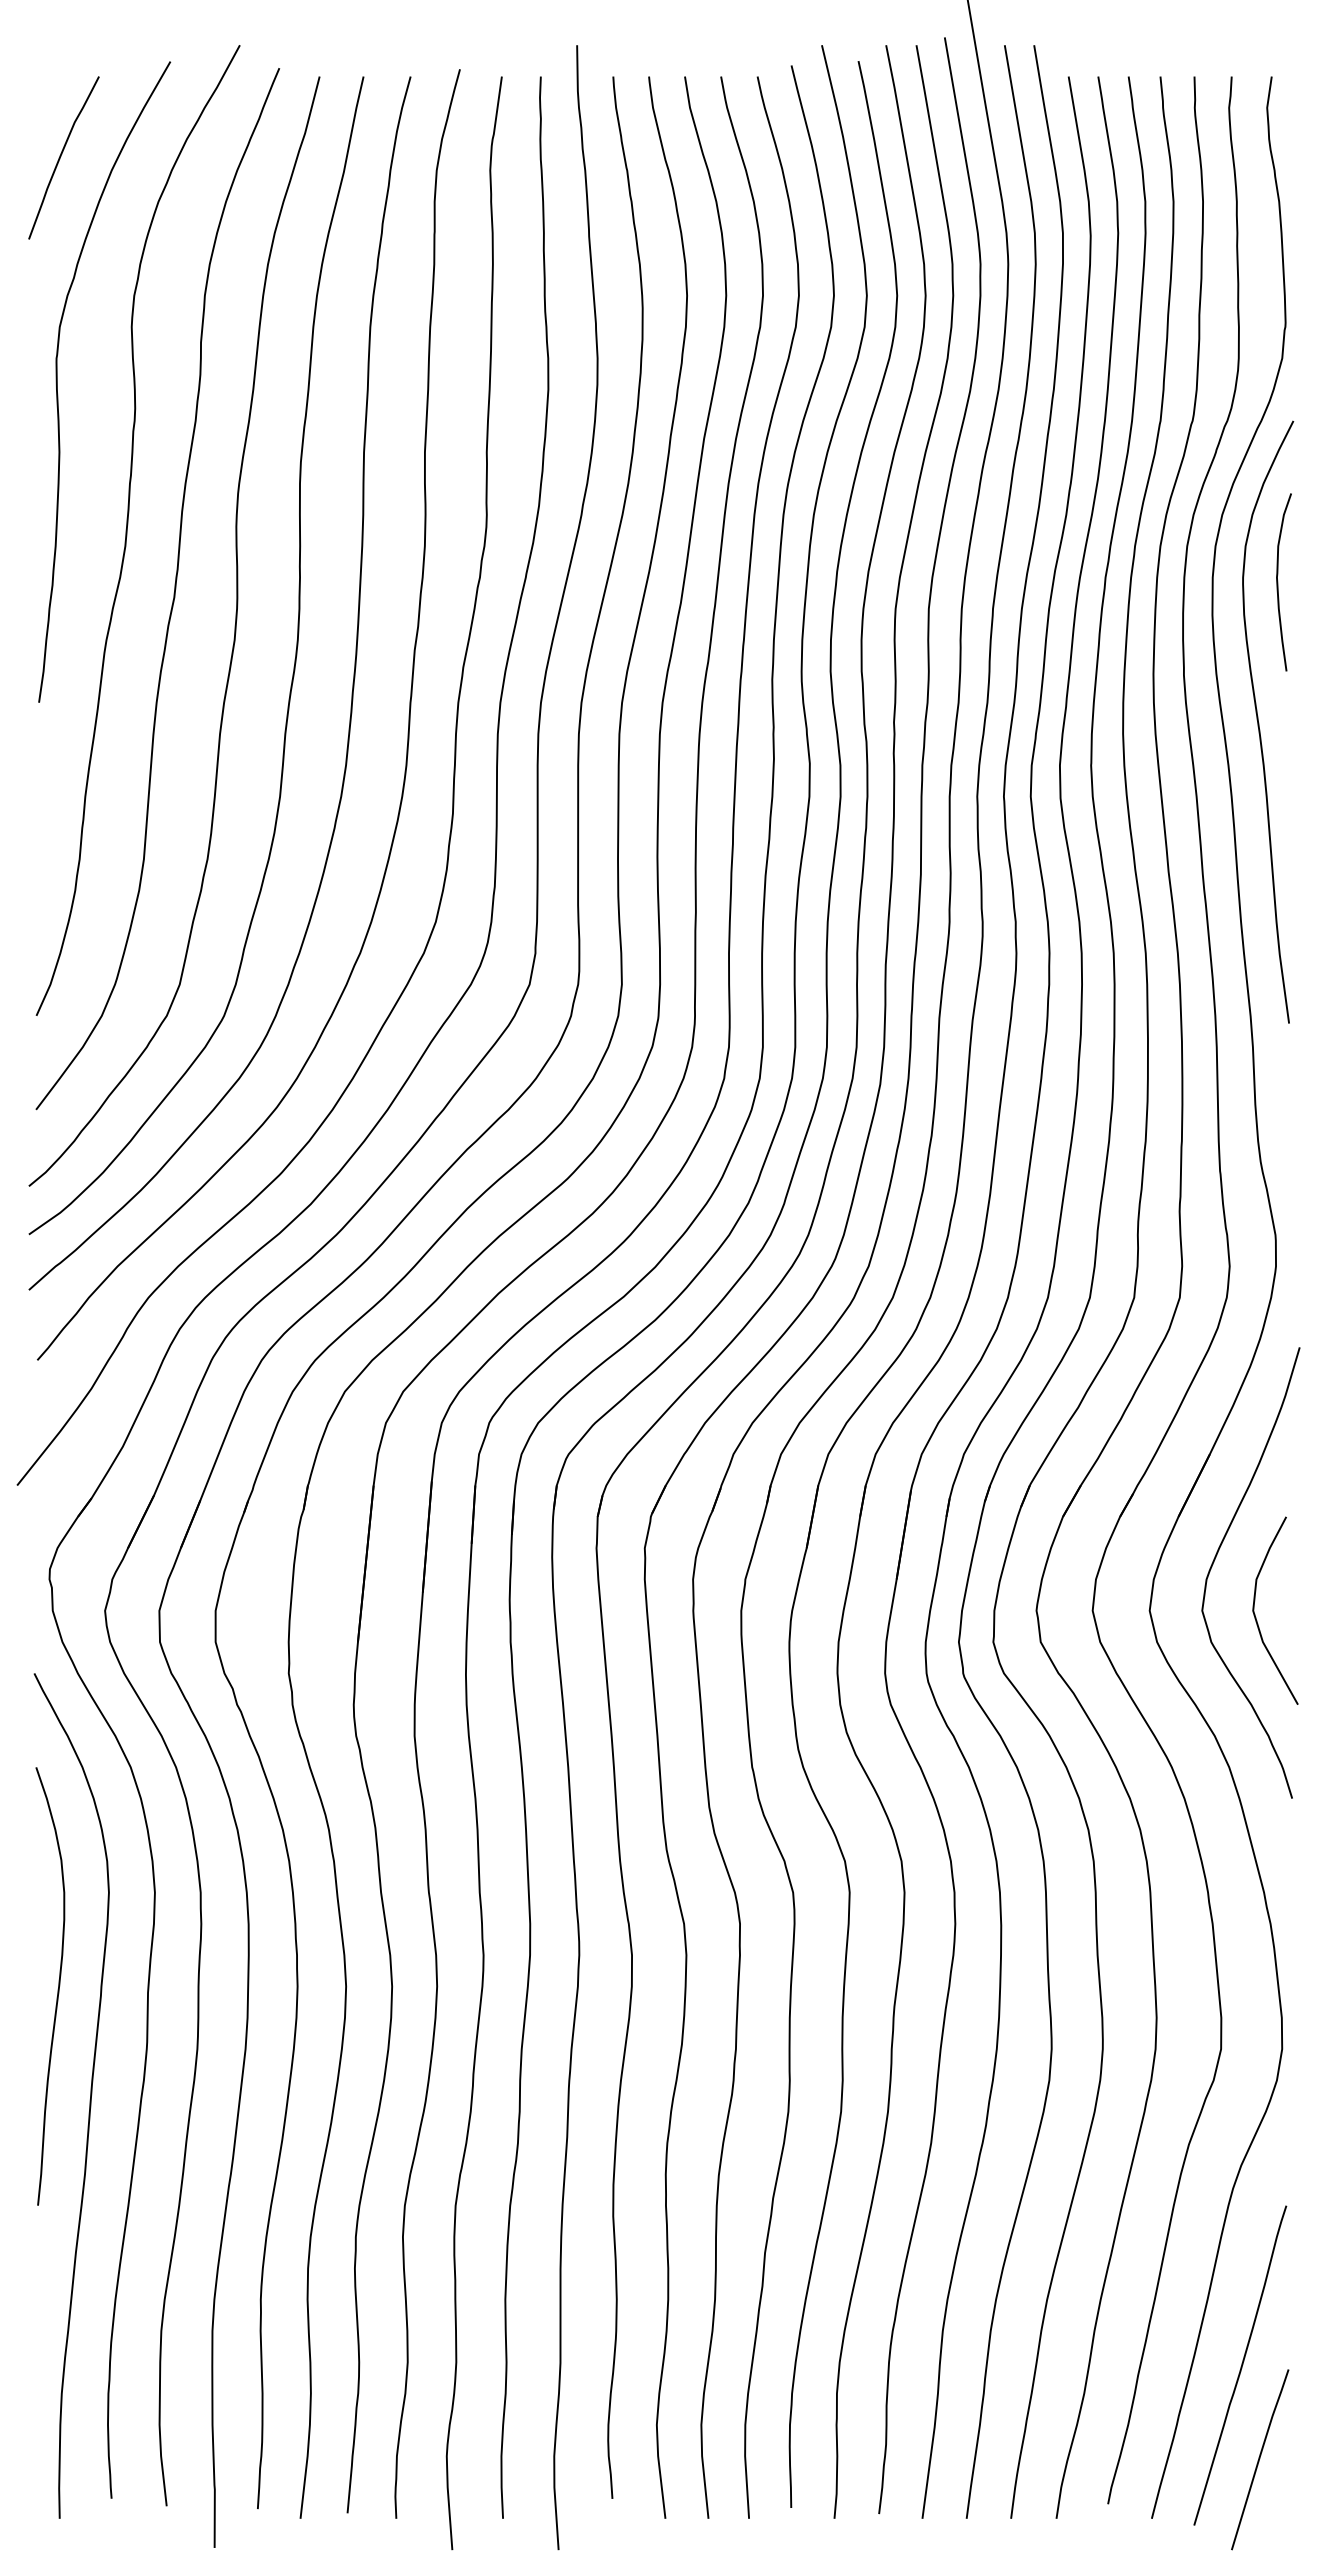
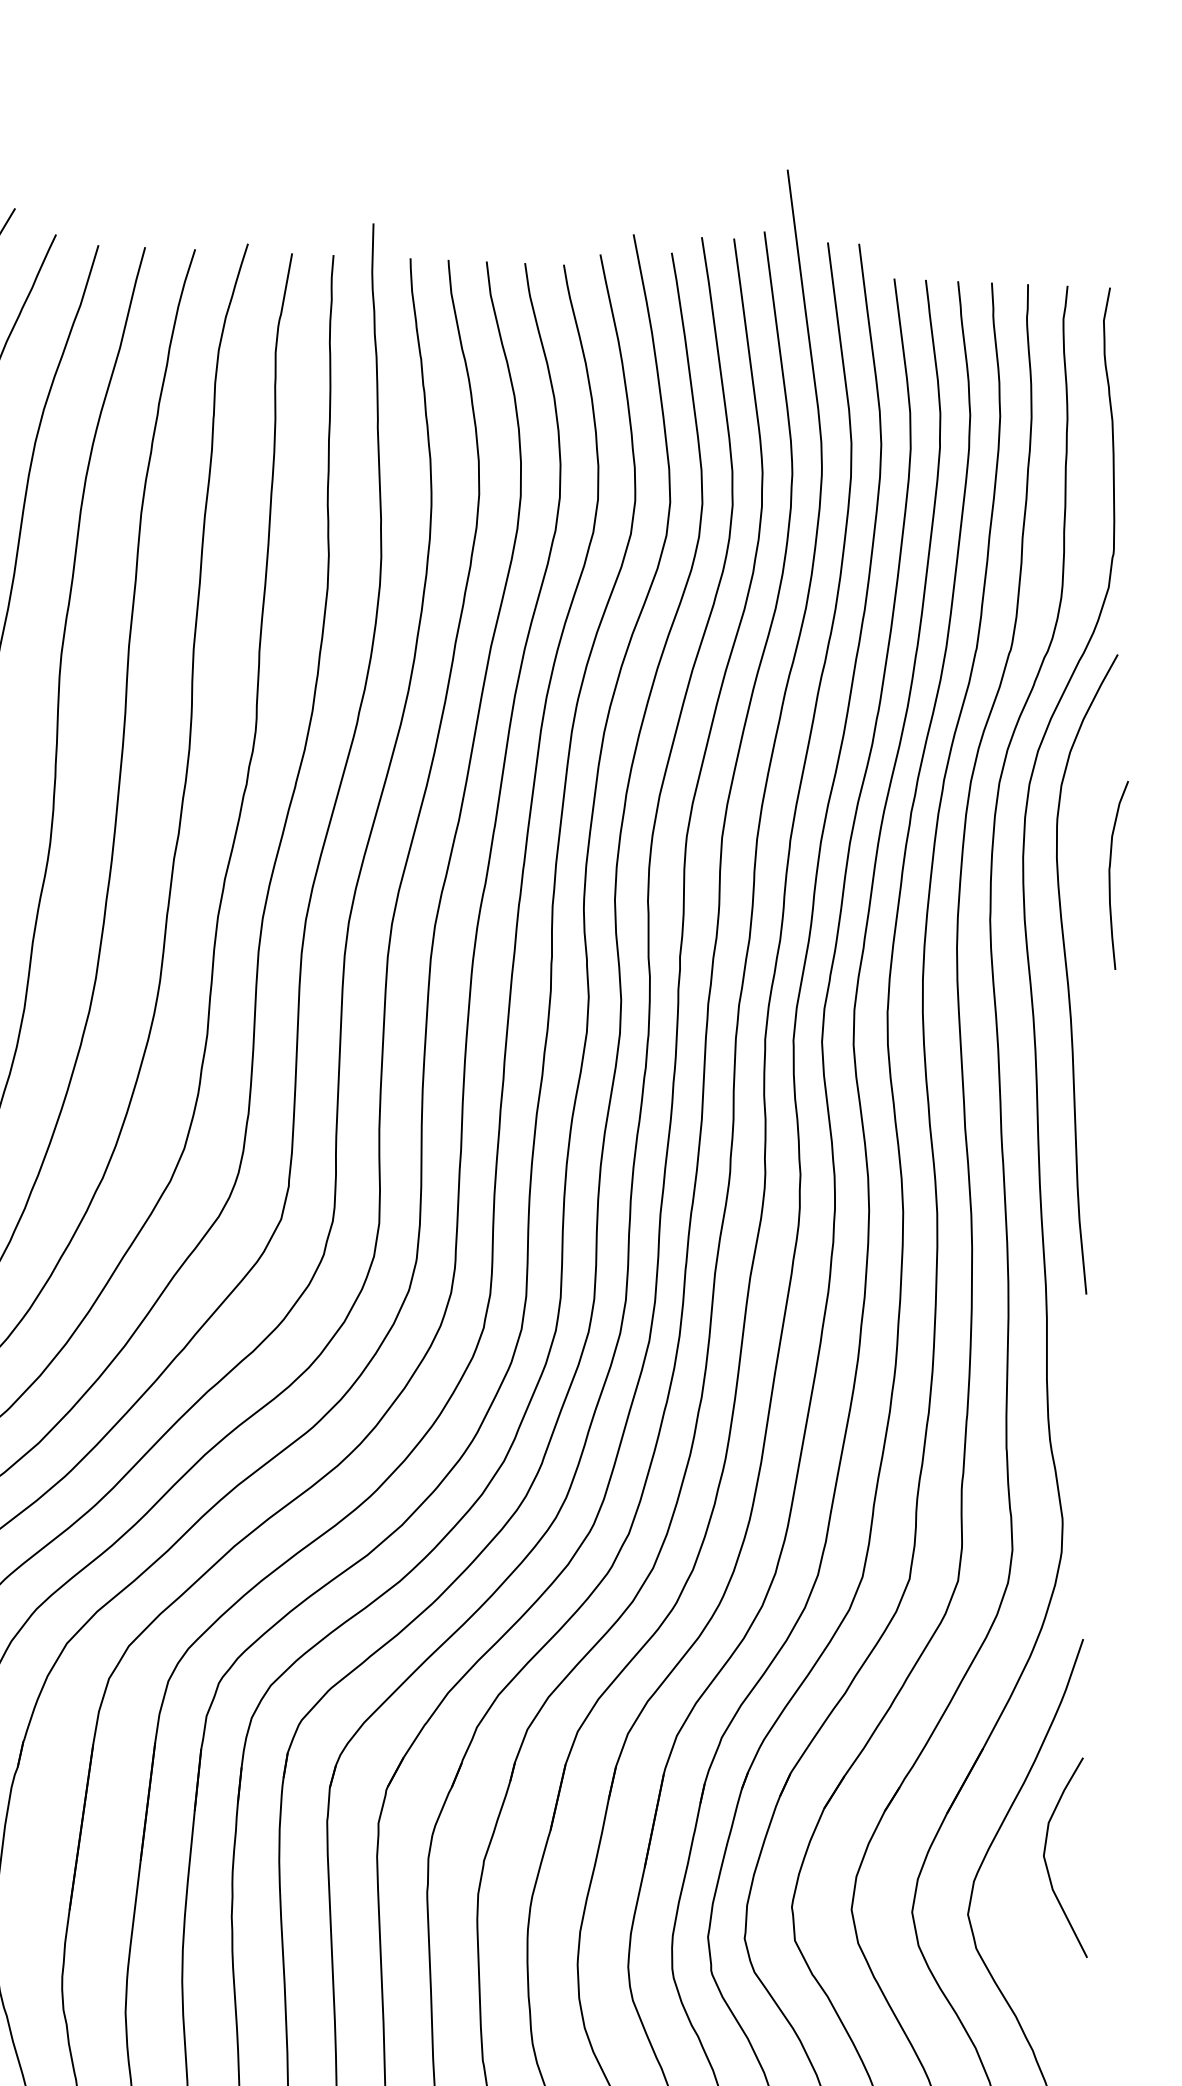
curve: (1278, 582) -> (1110, 875), moved
curve: (1256, 1617) -> (1047, 1863), moved

